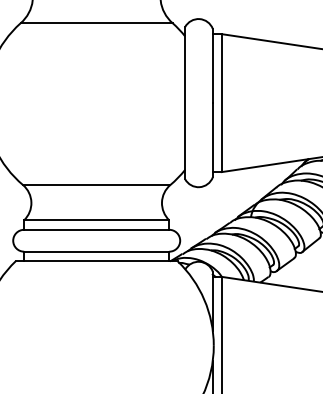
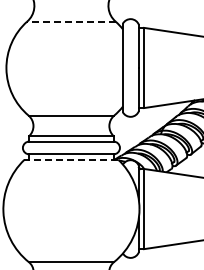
line: (95, 23) -> (70, 21), solid -> dashed
line: (95, 260) -> (70, 159), solid -> dashed

